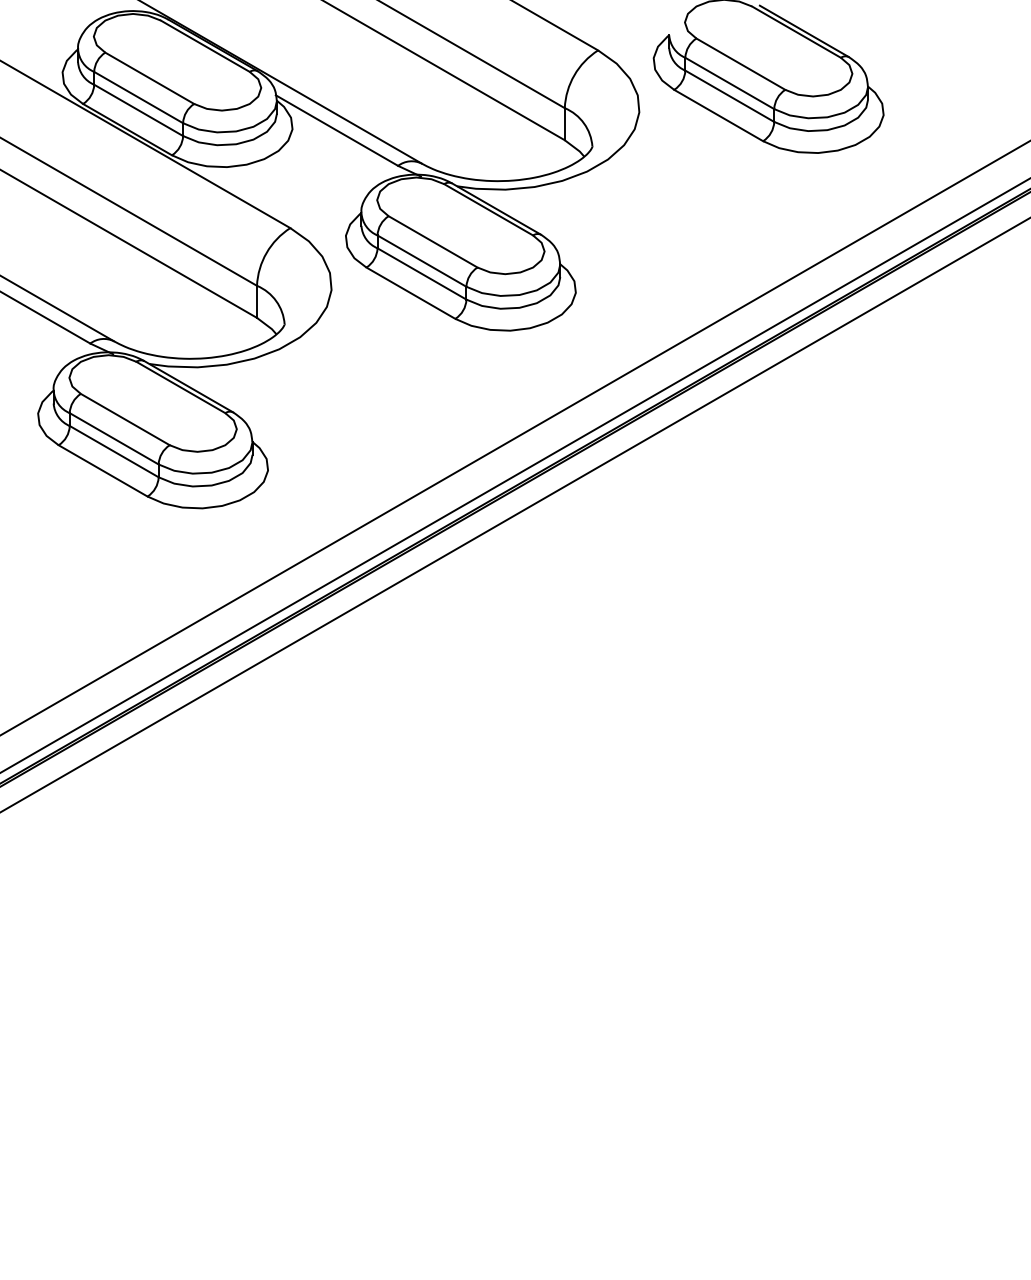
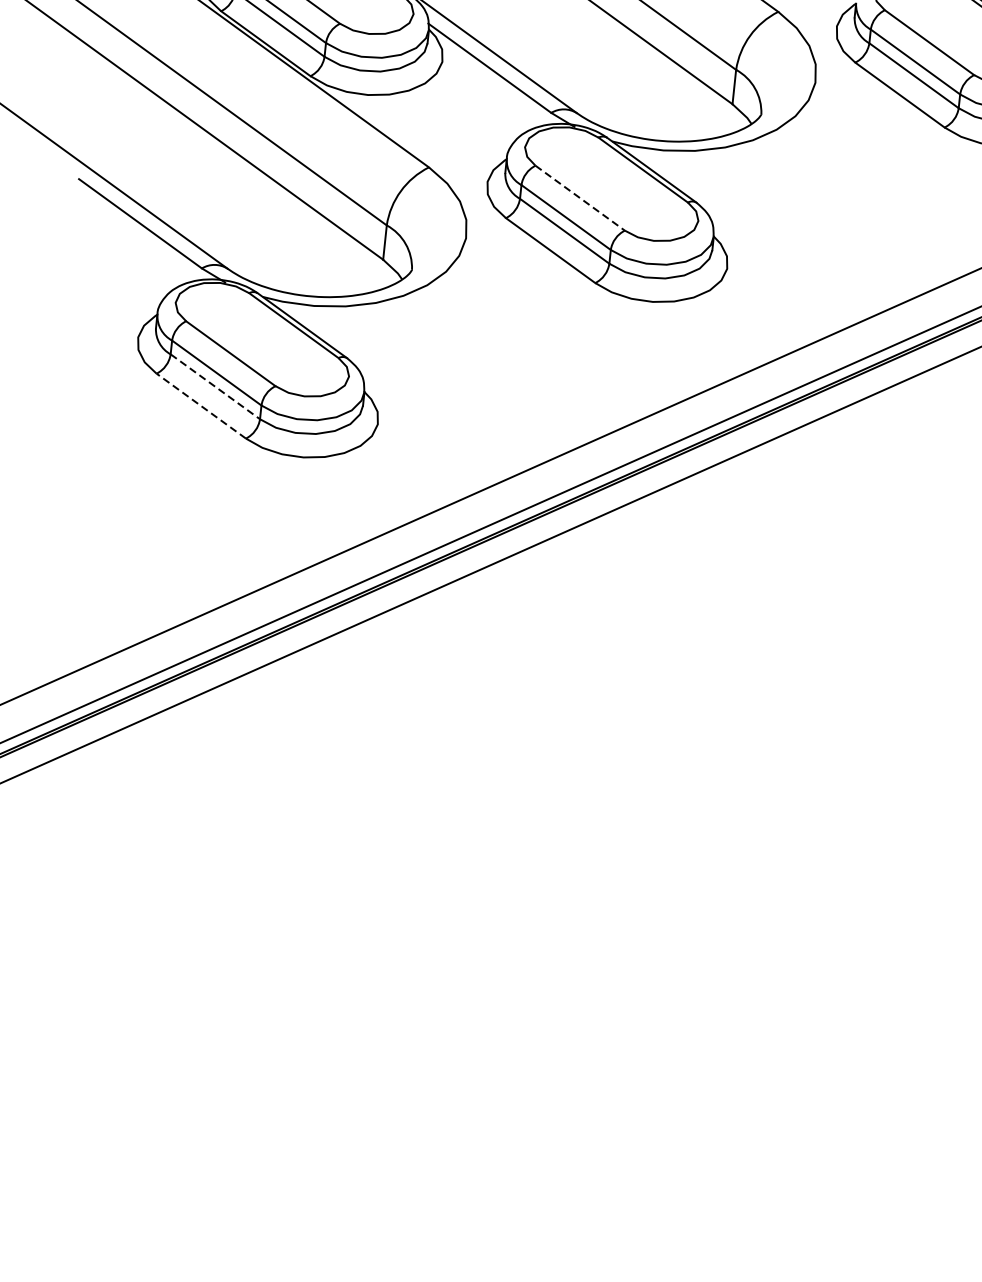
line: (433, 242) -> (580, 198), solid -> dashed
line: (114, 451) -> (215, 386), solid -> dashed
line: (102, 470) -> (200, 405), solid -> dashed

